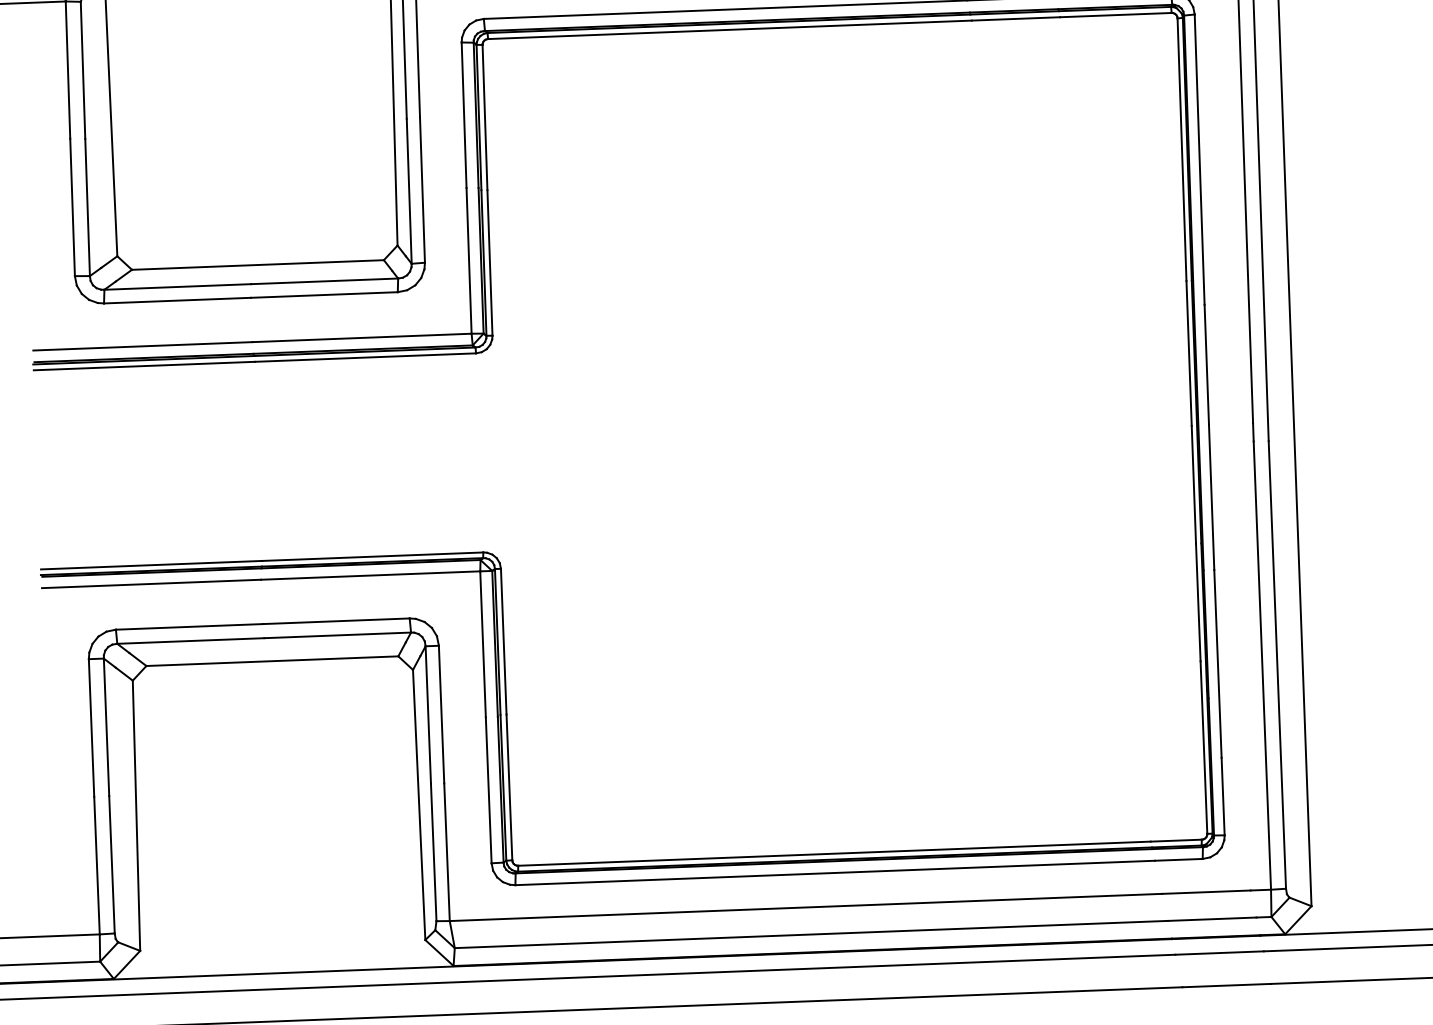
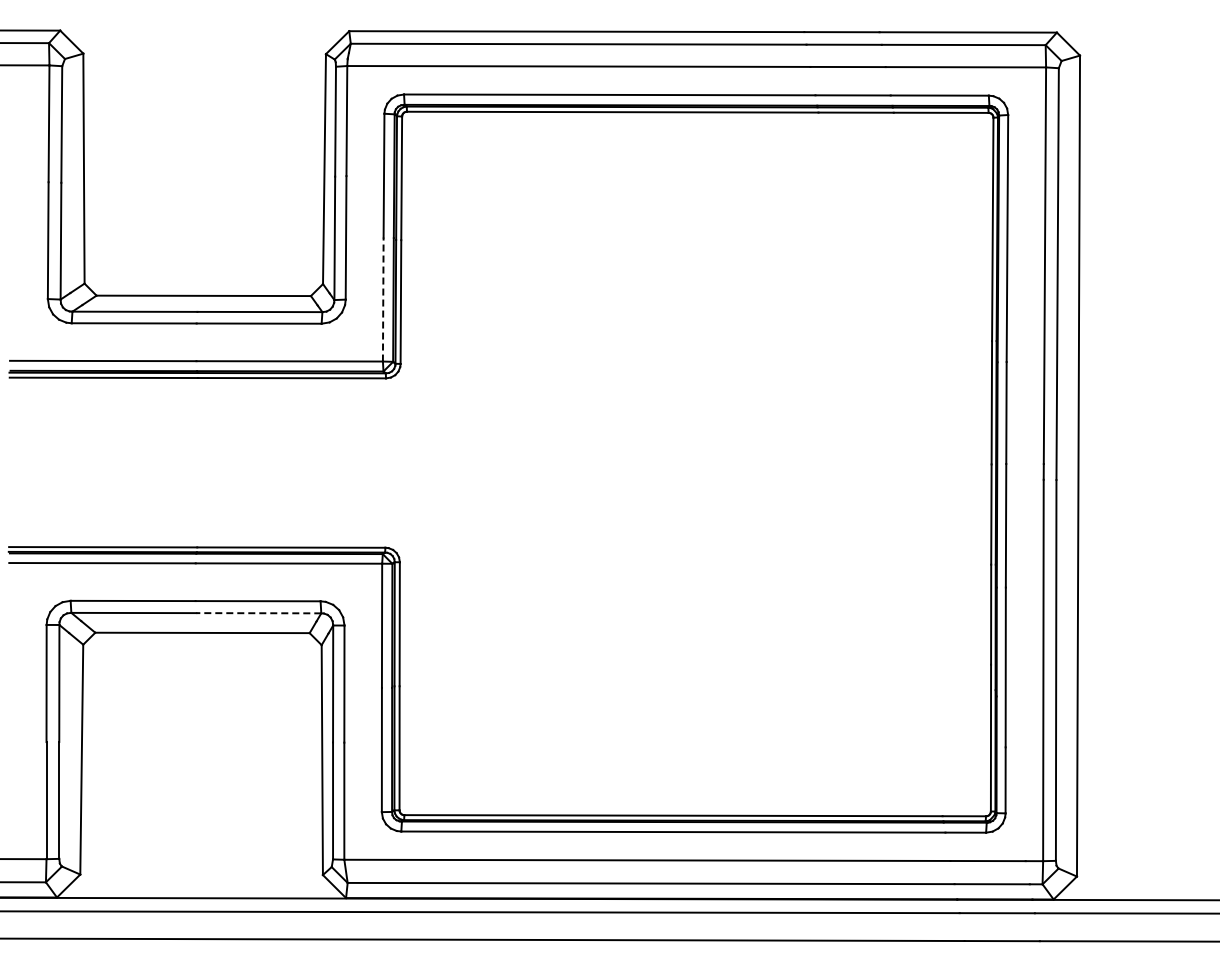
line: (469, 260) -> (383, 299), solid -> dashed
line: (337, 635) -> (258, 613), solid -> dashed

